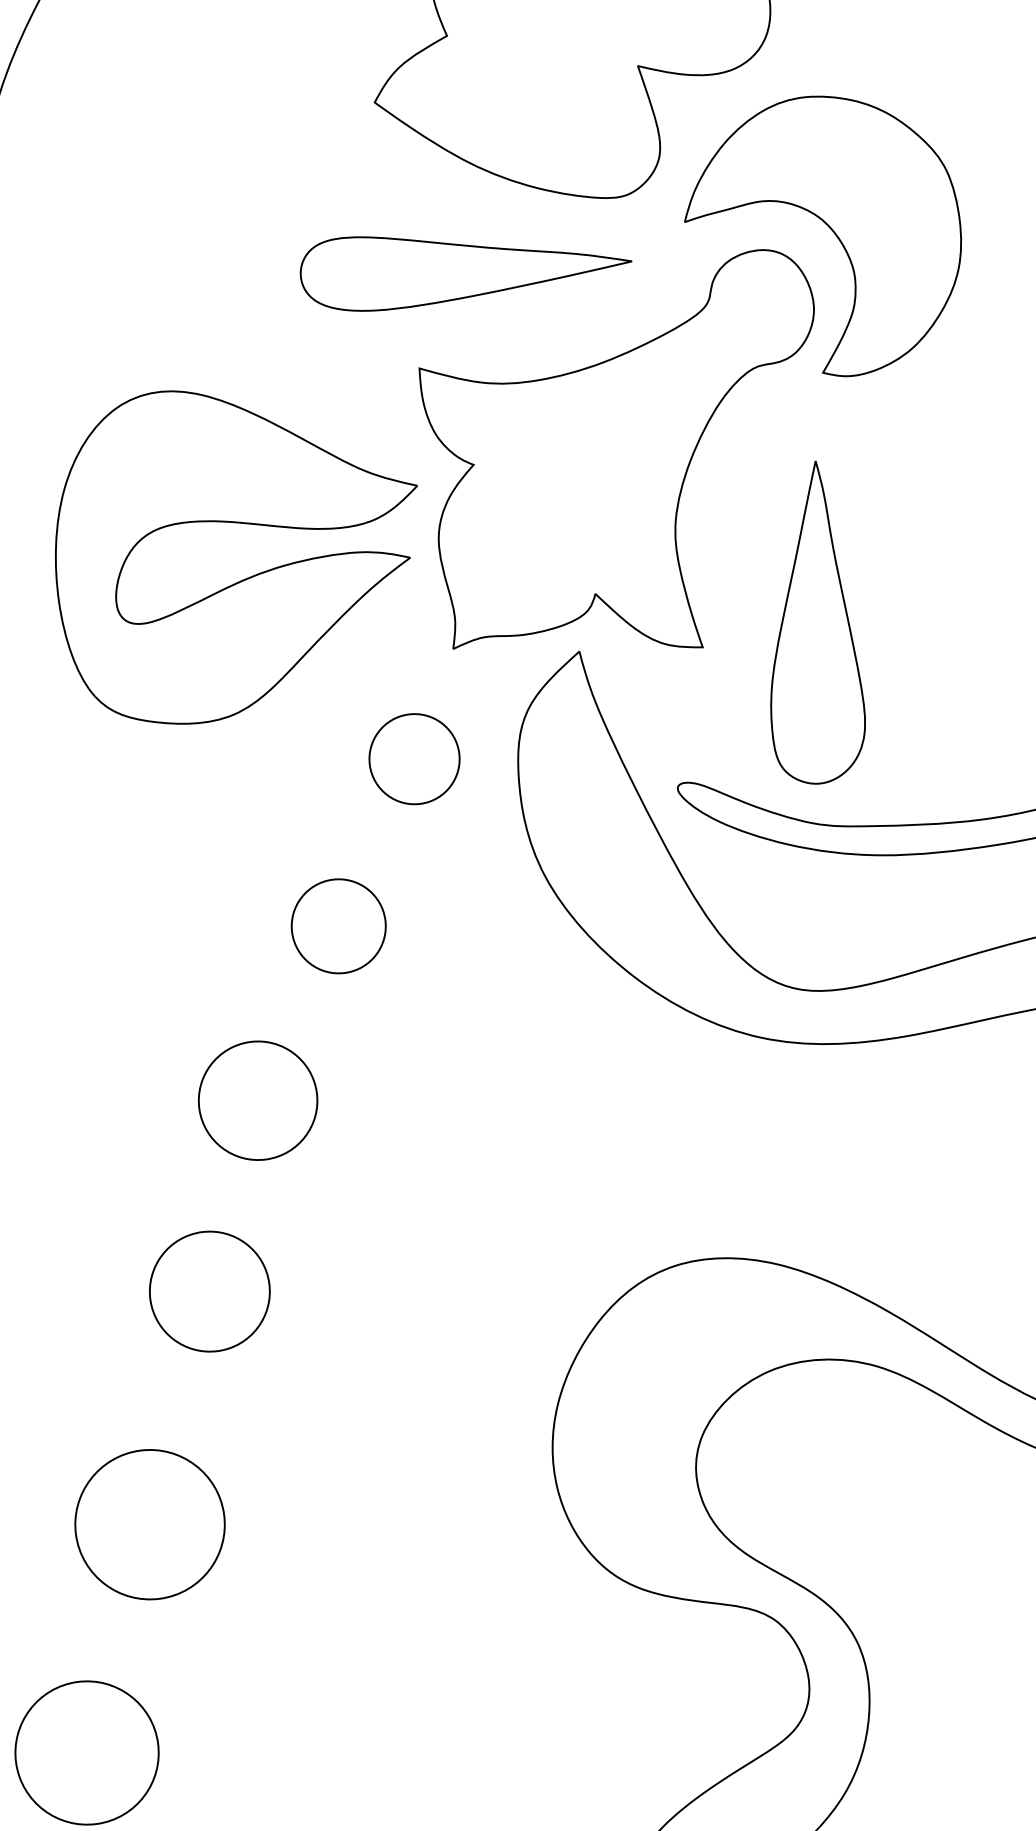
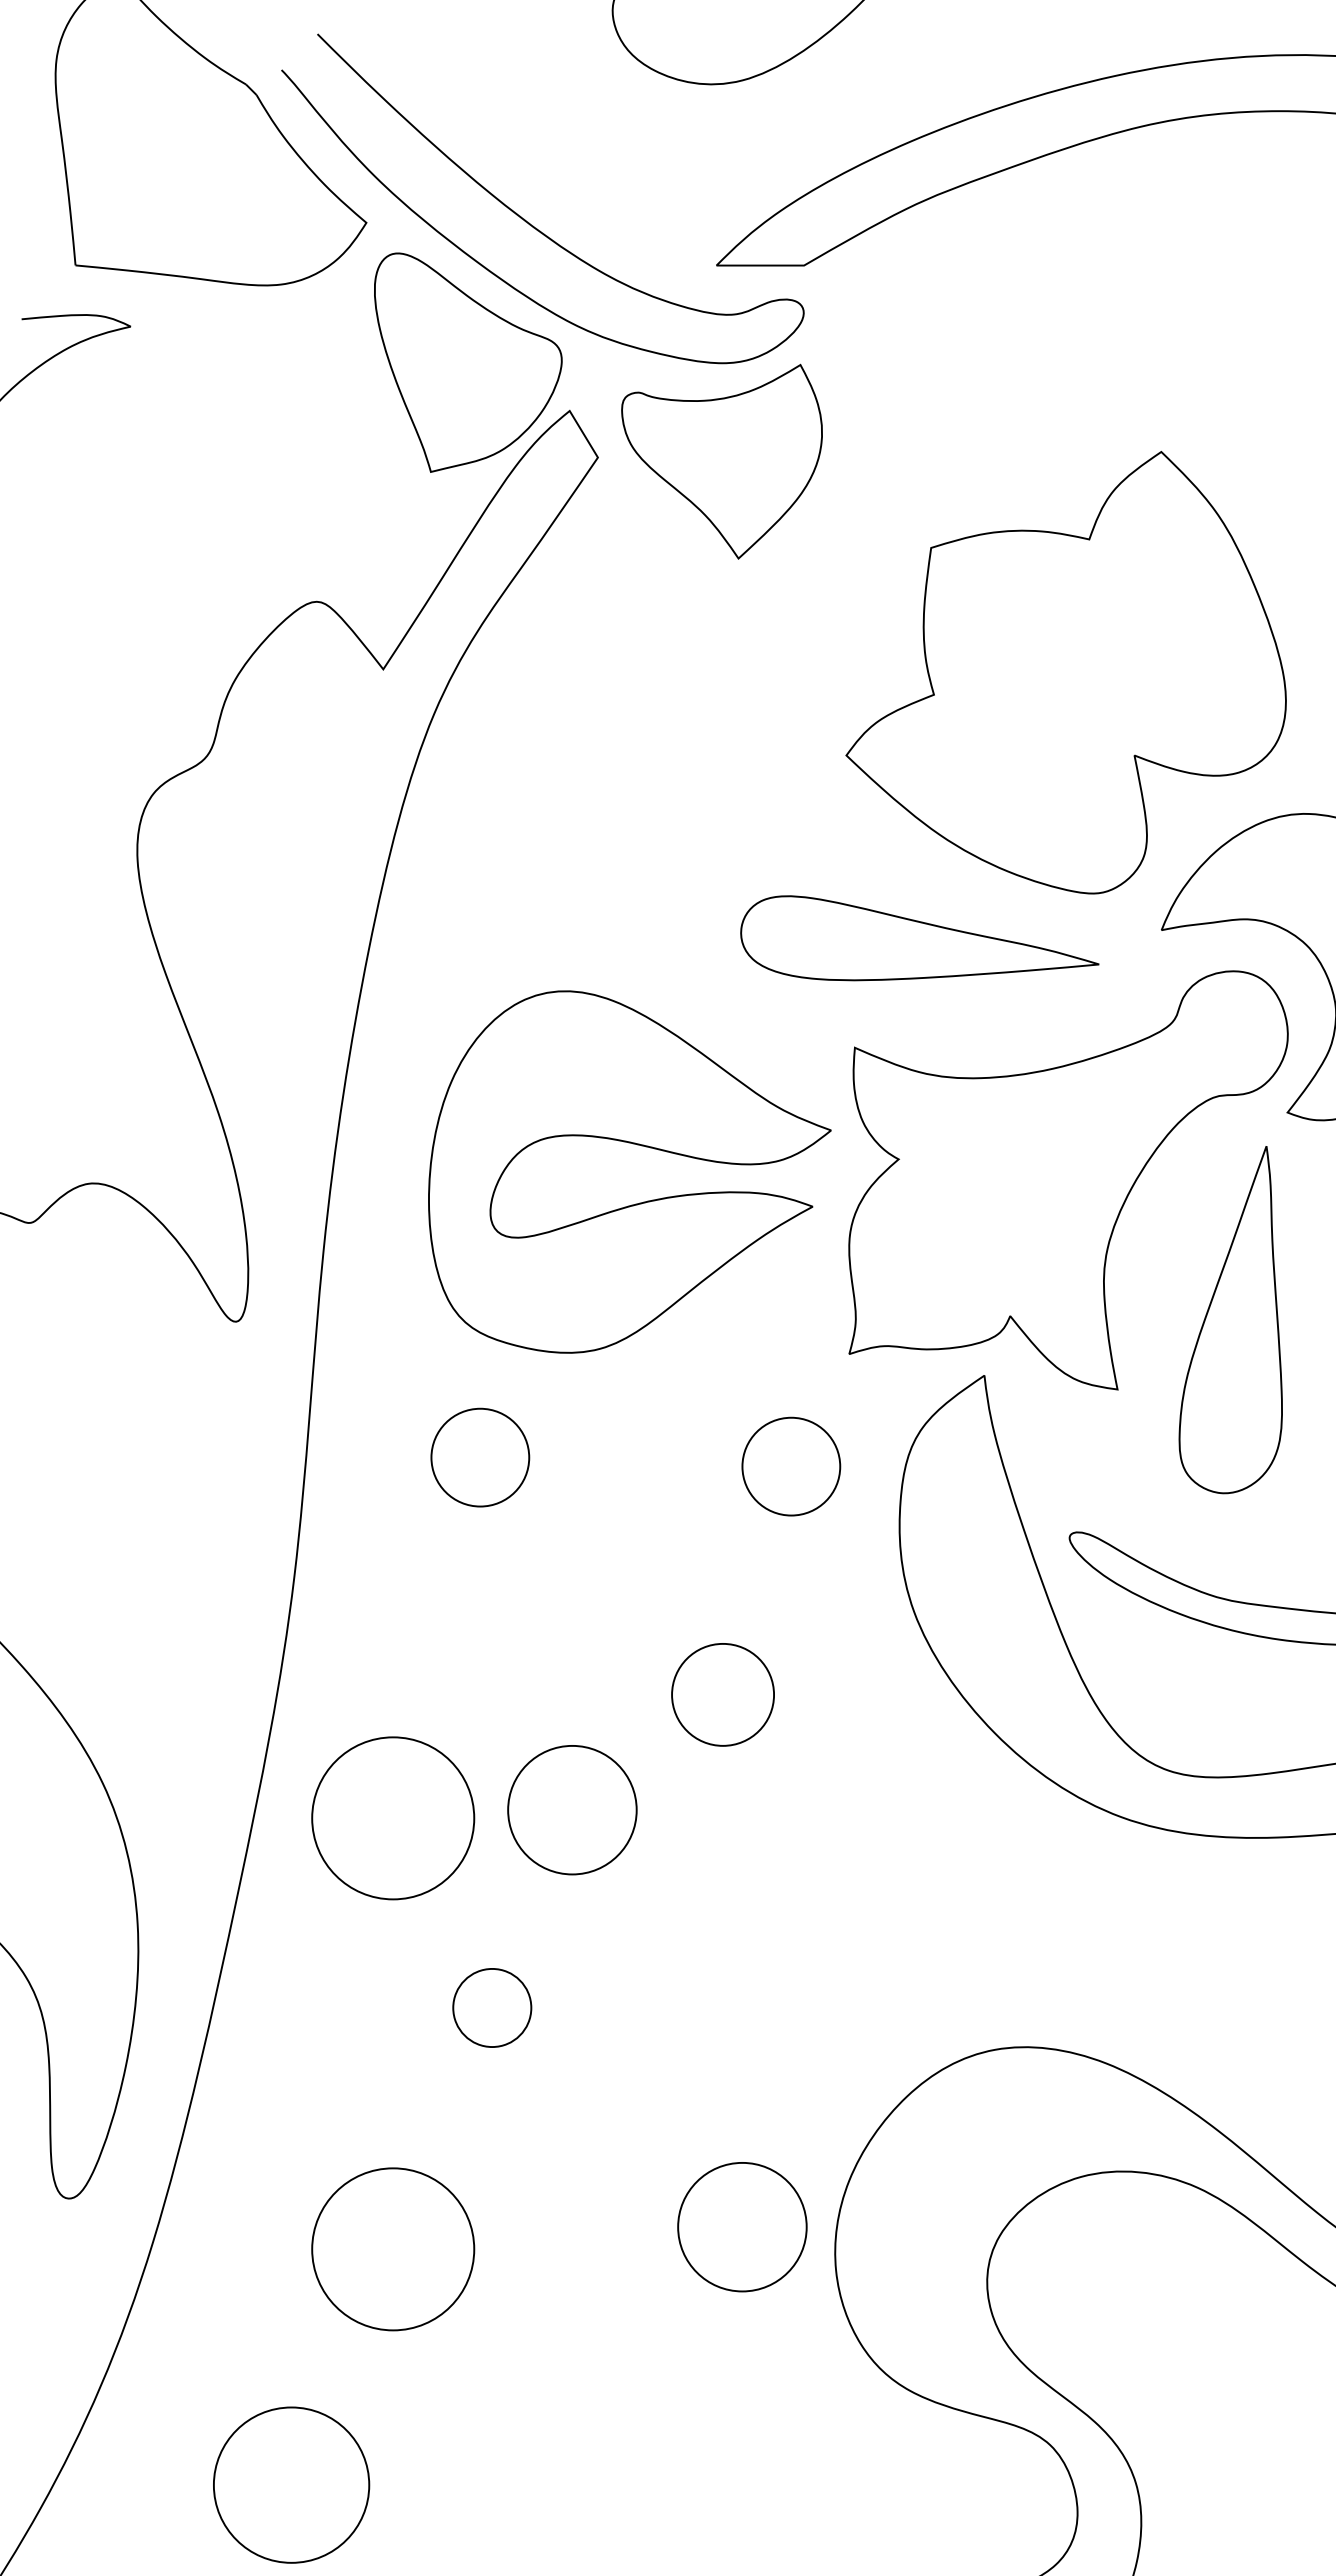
part: (242, 524) -> (637, 1145), moved
part: (804, 624) -> (1230, 1320), moved
part: (129, 790) -> (480, 1457), added
part: (338, 926) -> (722, 1694), moved
part: (95, 1131) -> (393, 1818), added
part: (210, 1291) -> (492, 2007), size x0.6
part: (466, 1460) -> (742, 2227), added

